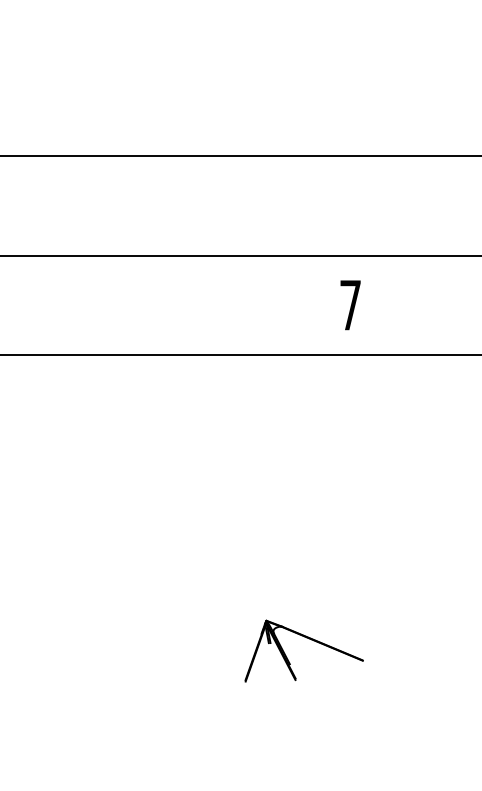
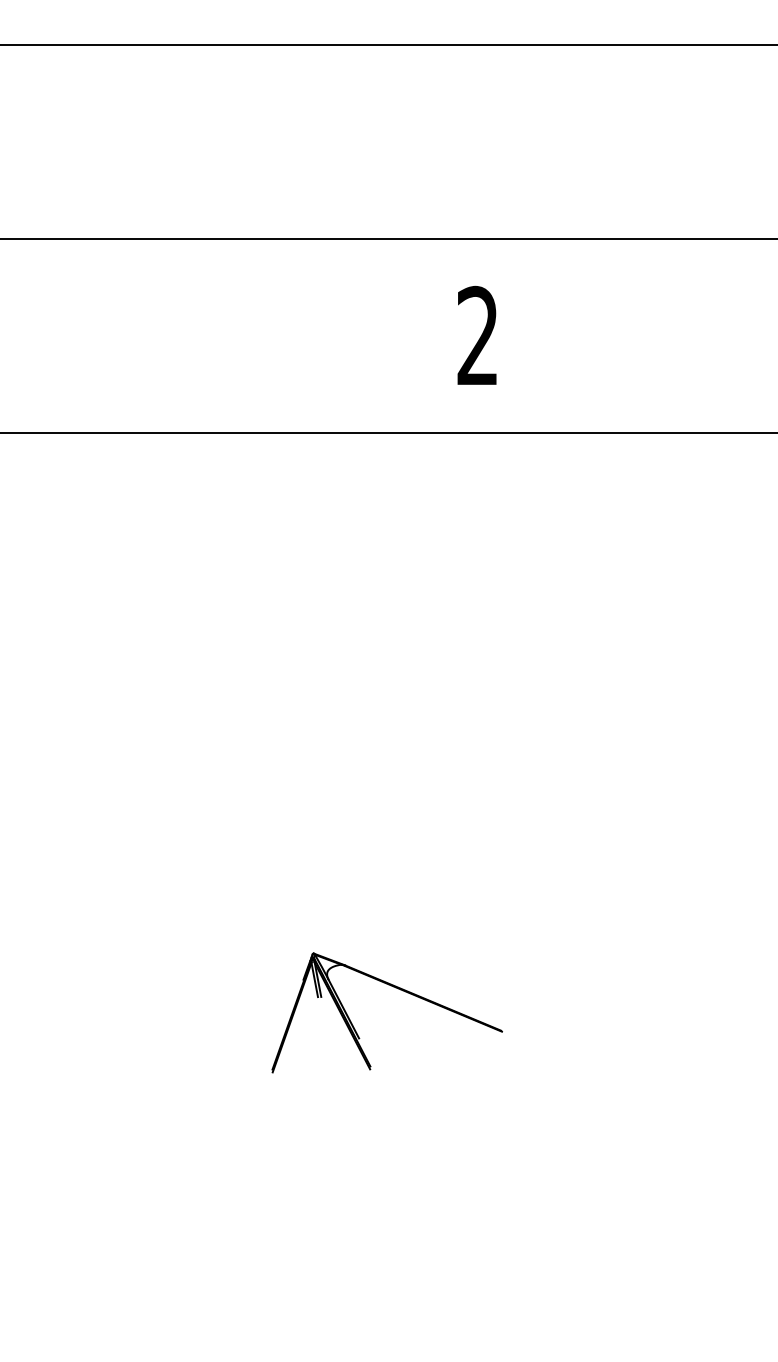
text: (350, 304) -> (477, 334), 7 -> 2

